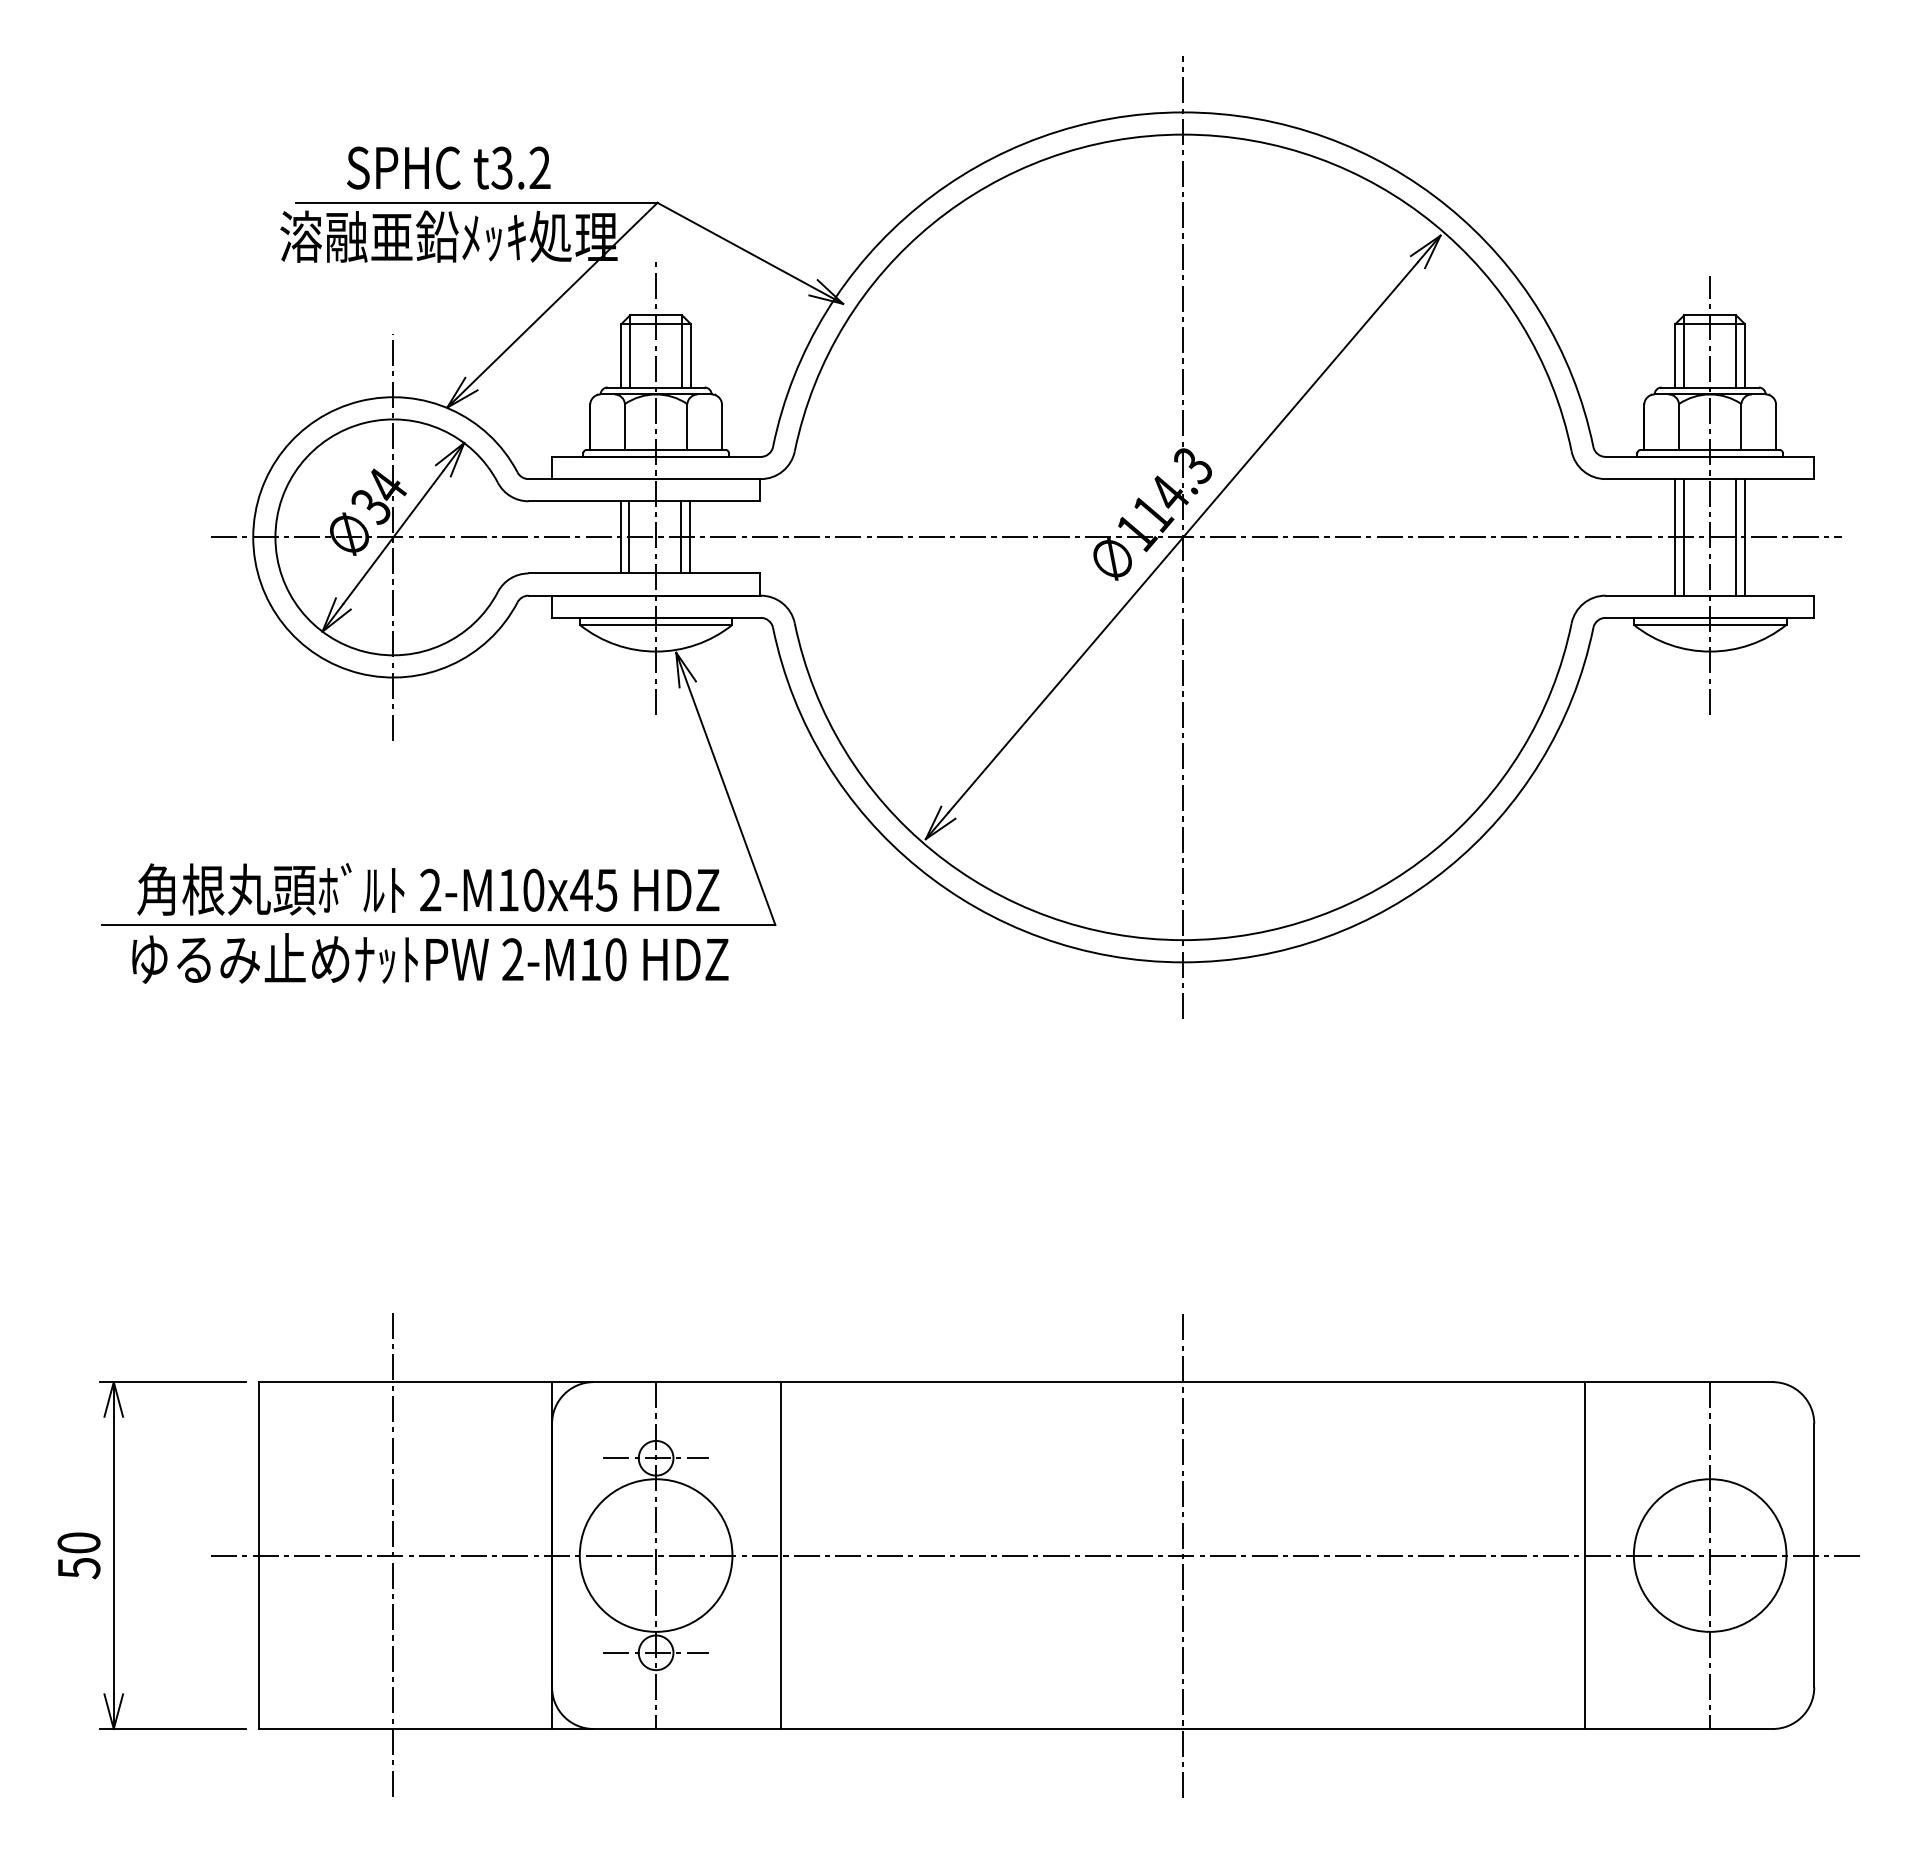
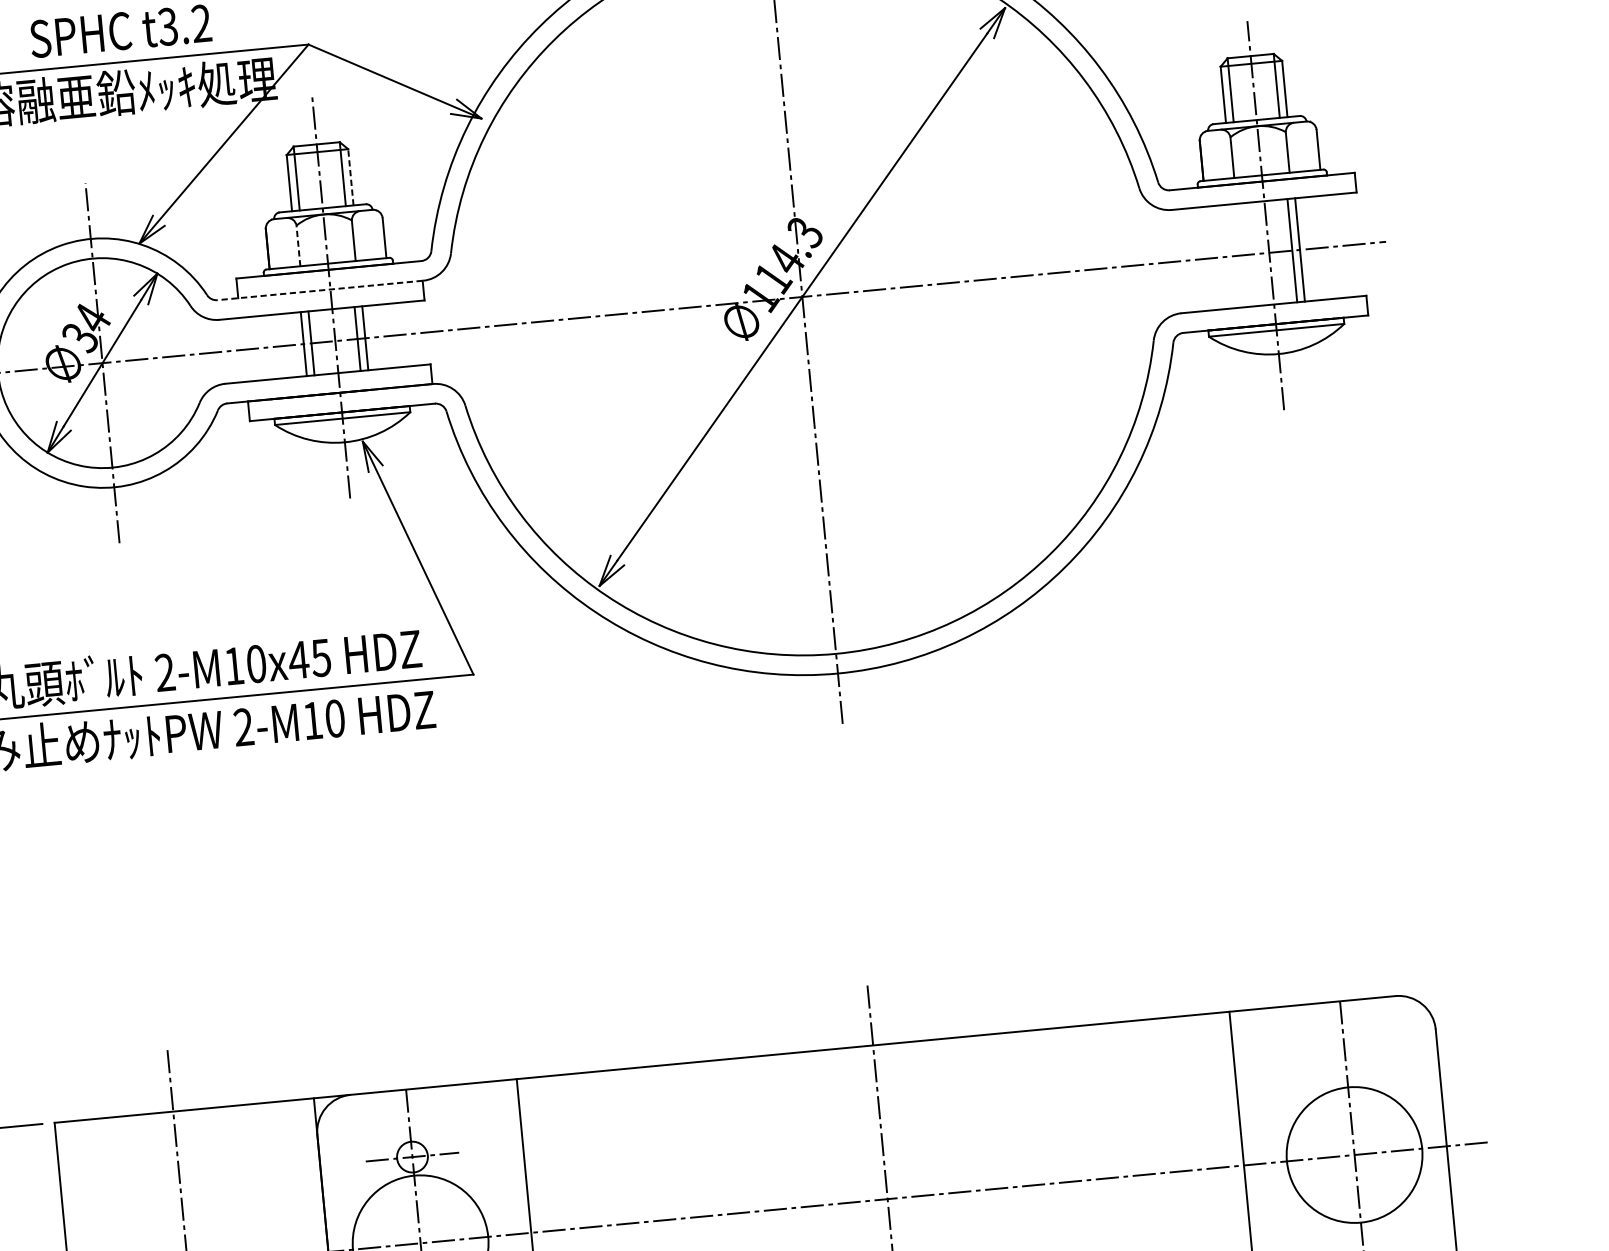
line: (690, 355) -> (350, 177), solid -> dashed
line: (624, 427) -> (298, 246), solid -> dashed
line: (644, 479) -> (320, 290), solid -> dashed
line: (1675, 537) -> (1238, 255), removed
line: (1684, 537) -> (1246, 255), removed

